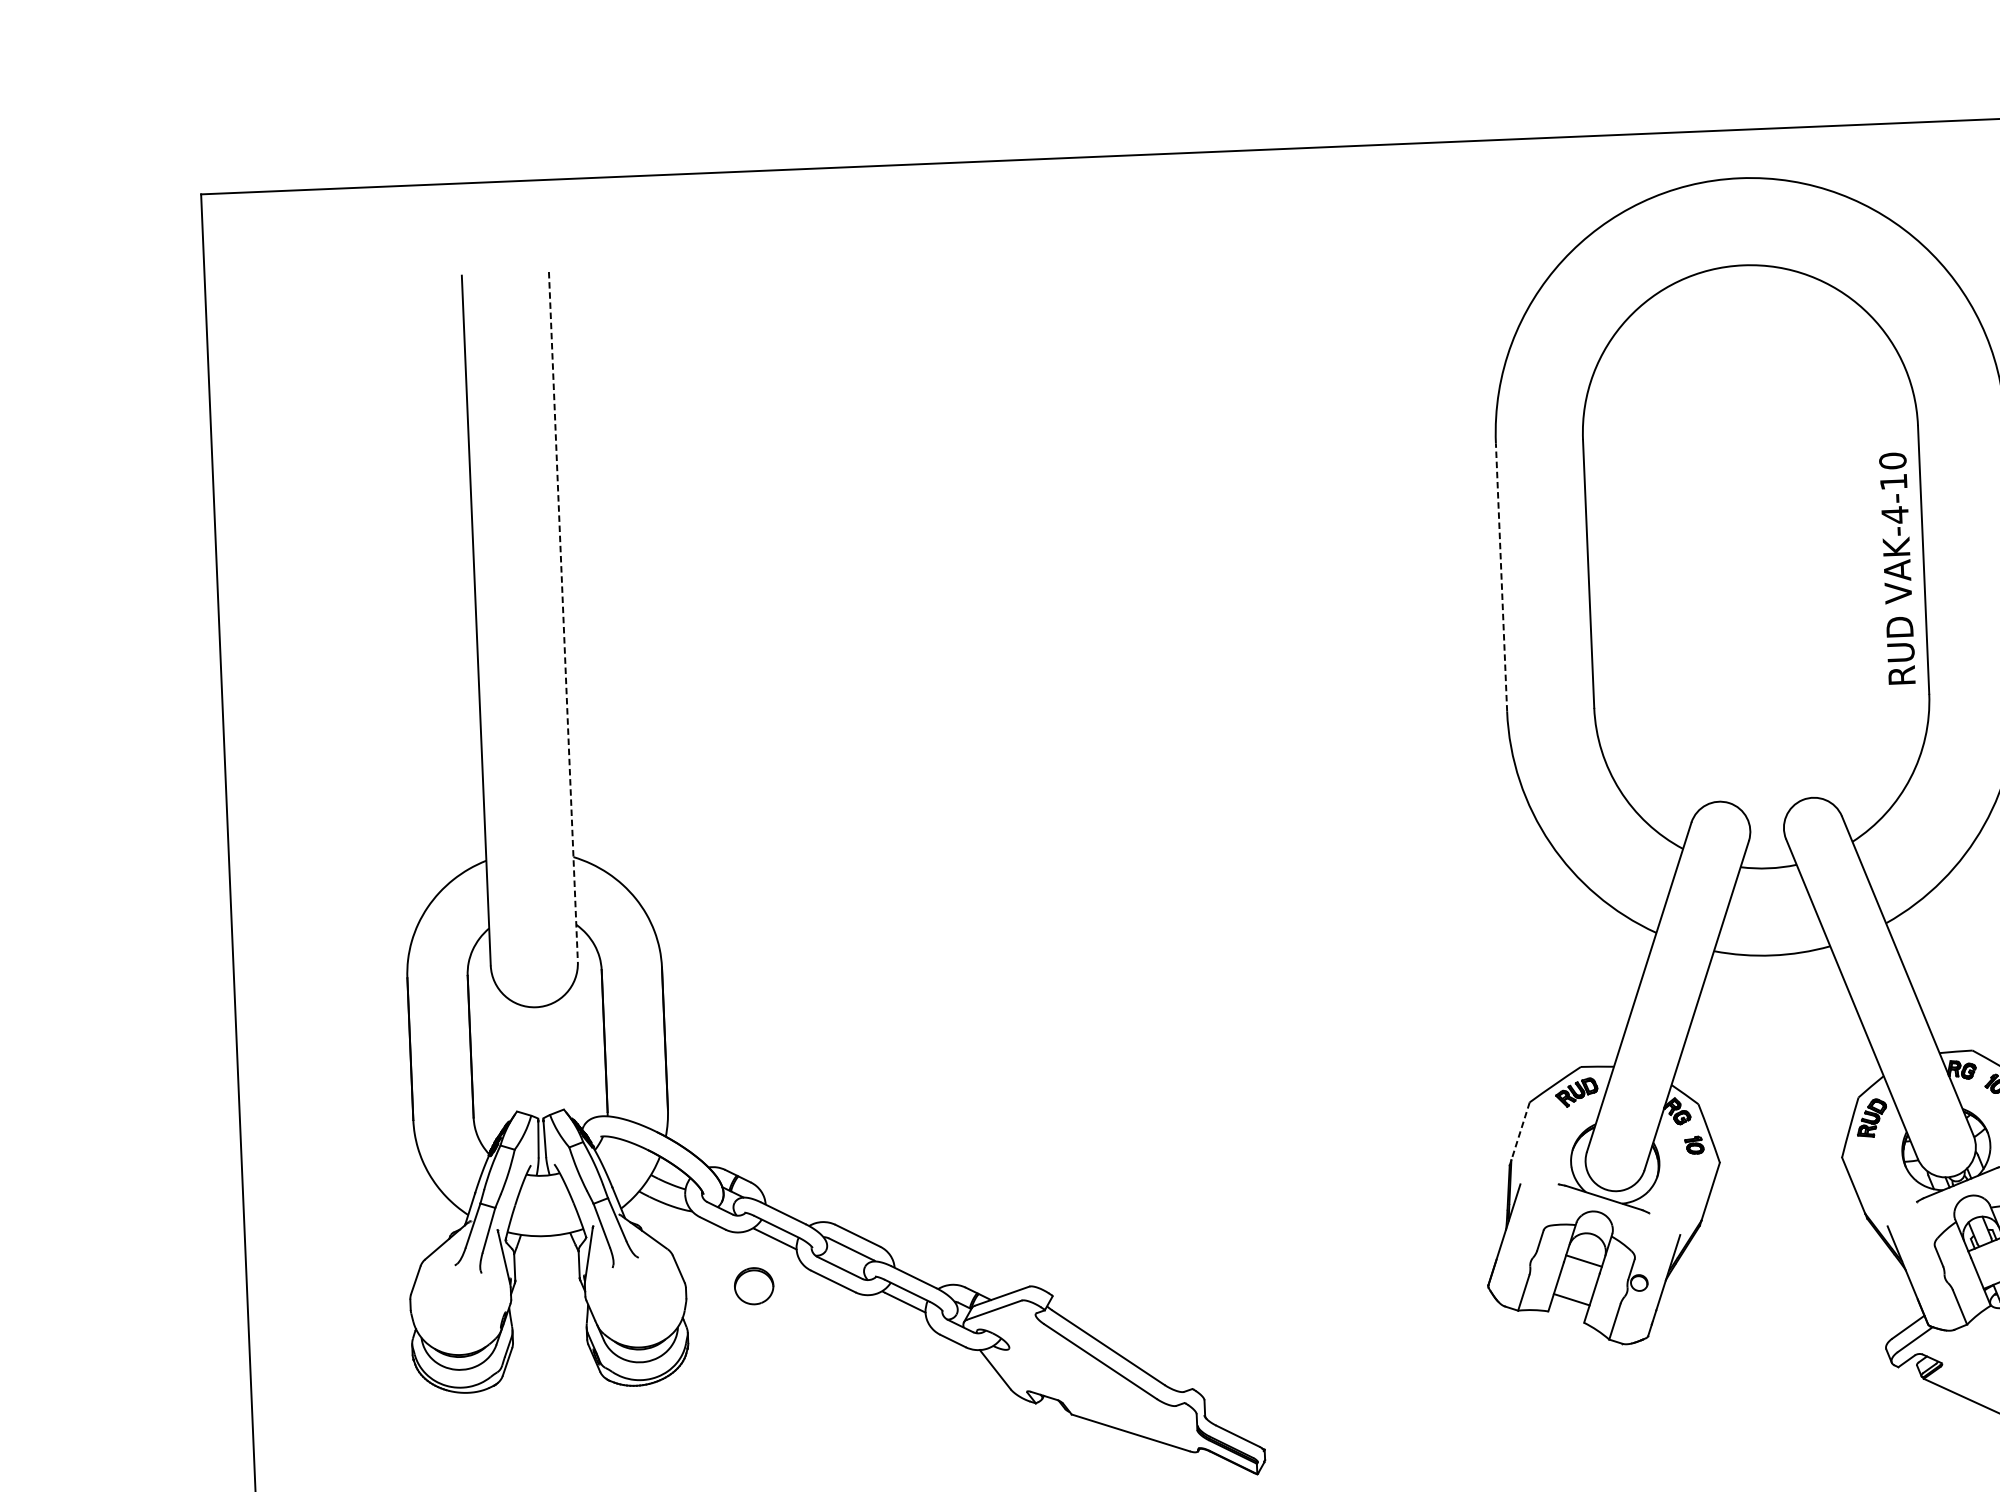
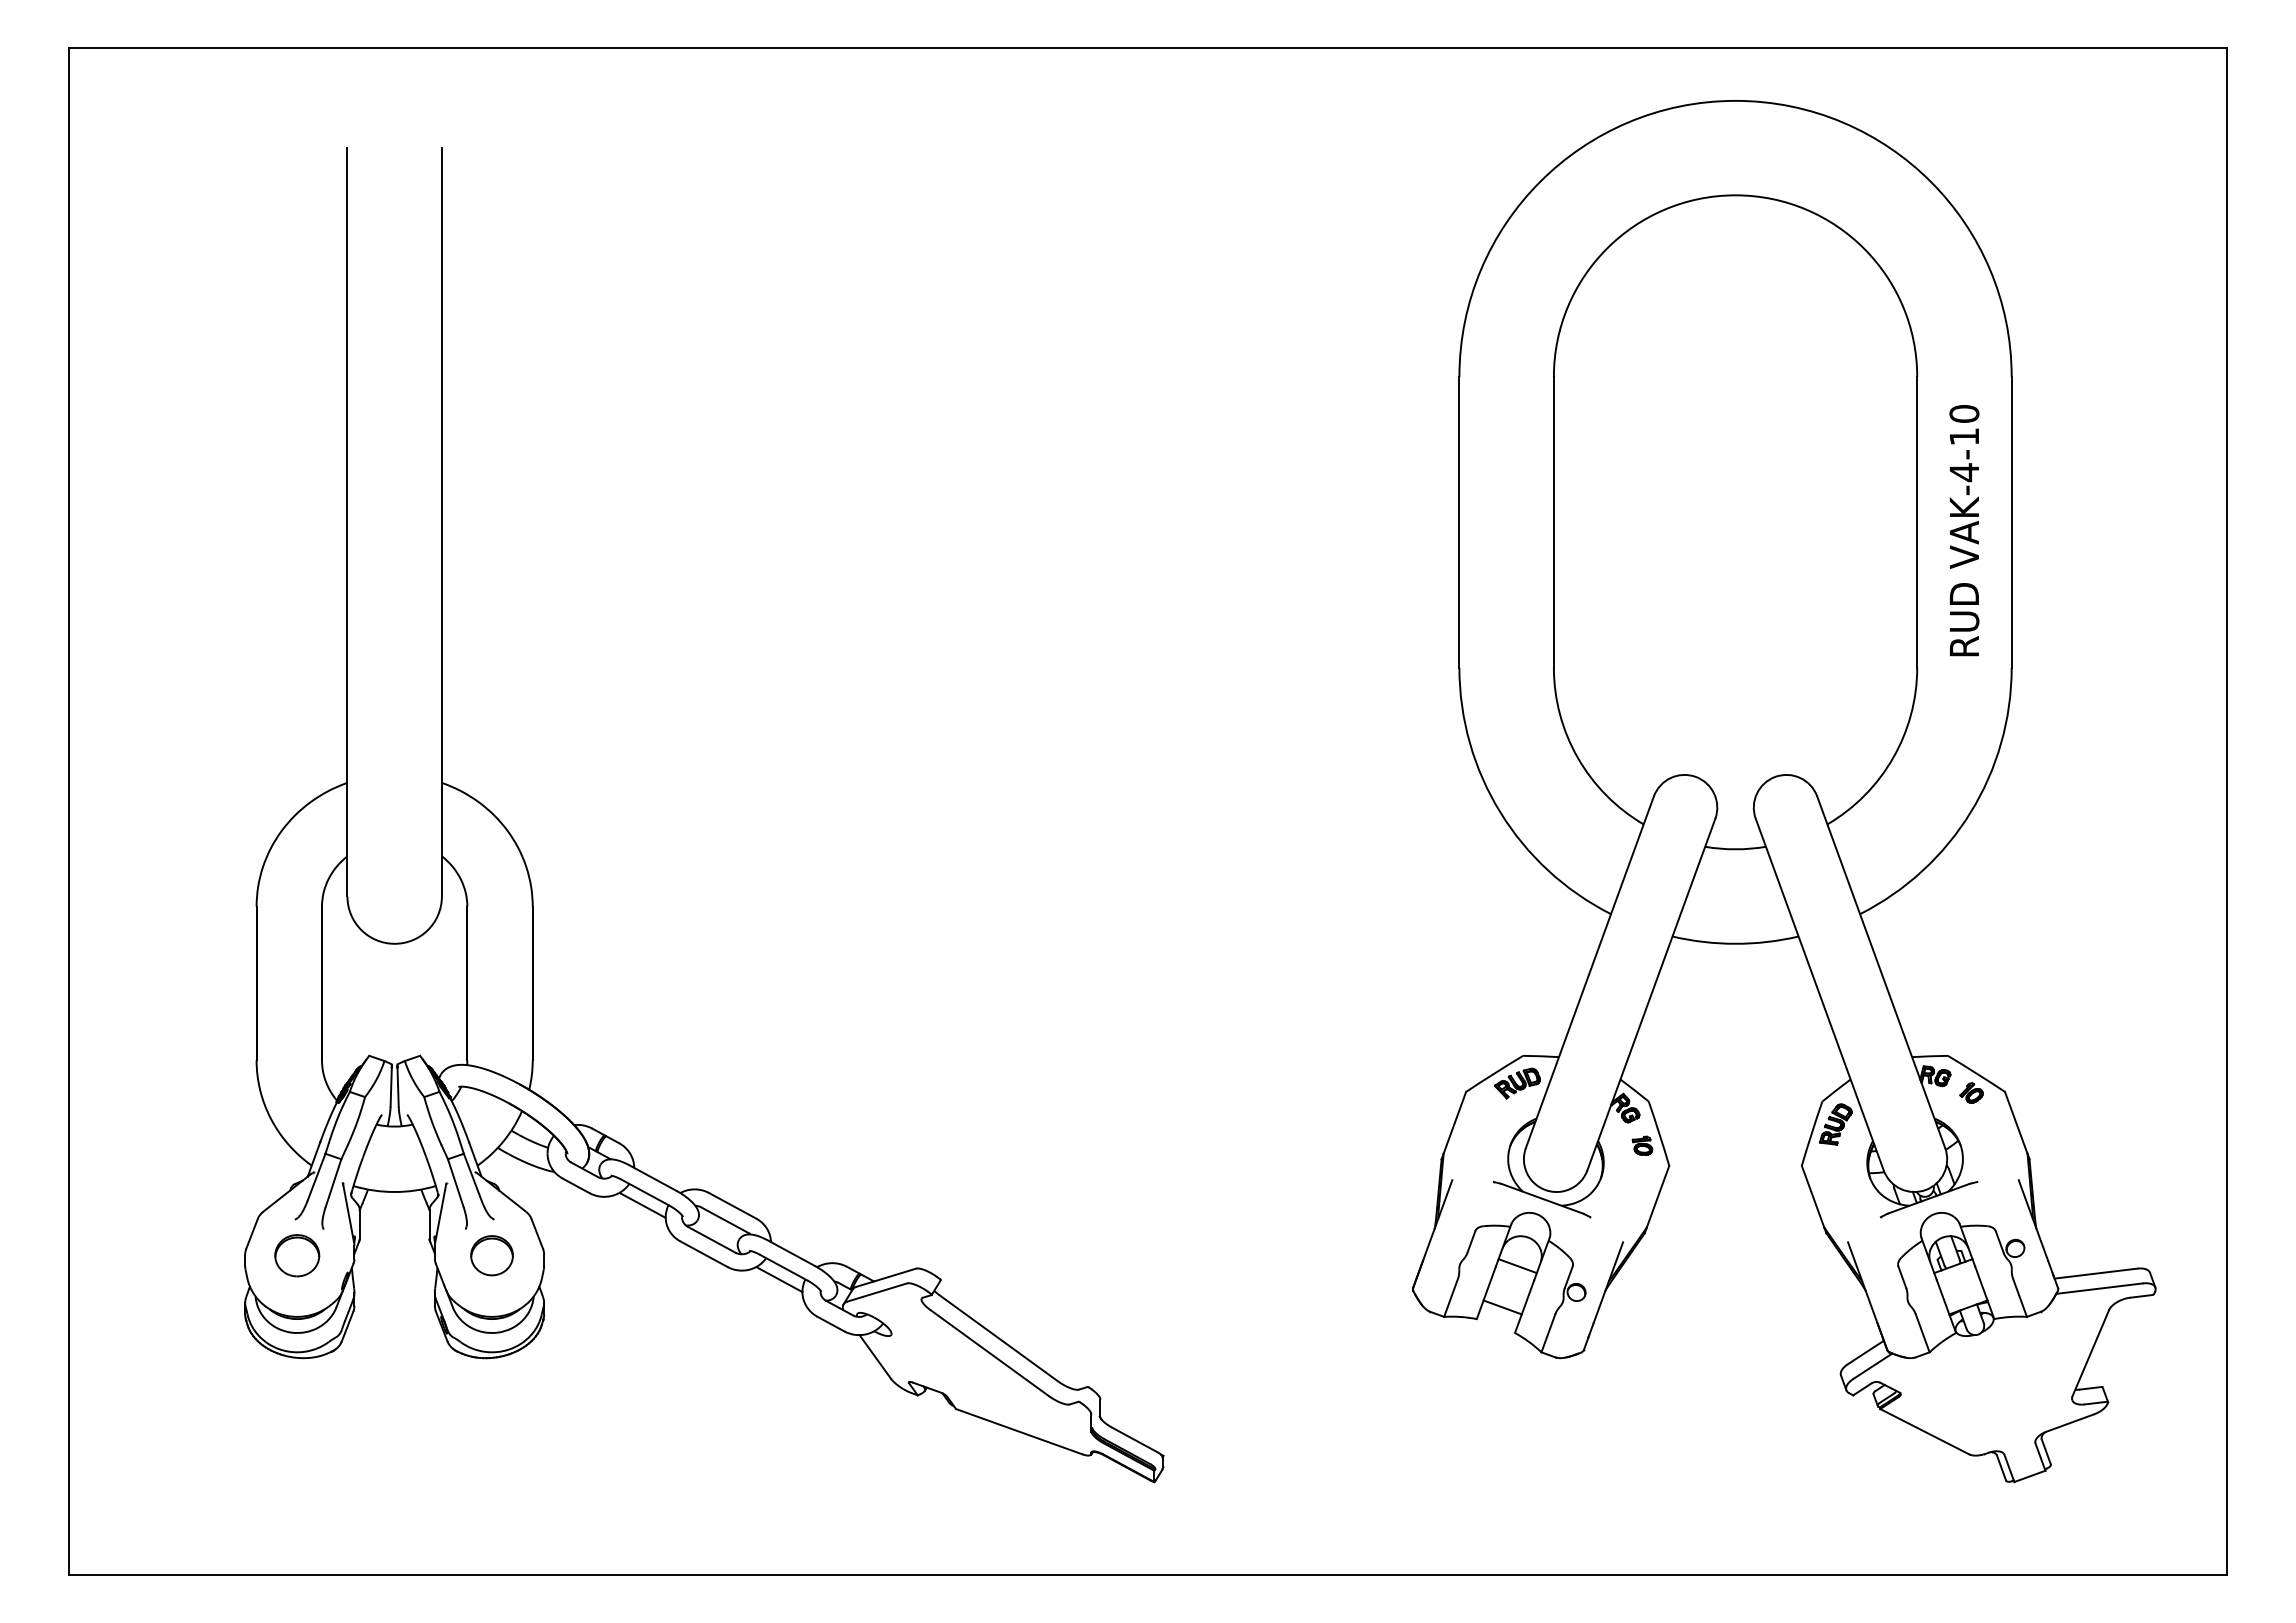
text: (1897, 568) -> (1964, 530), moved
line: (1501, 576) -> (1459, 521), dashed -> solid
line: (563, 617) -> (441, 522), dashed -> solid
line: (1520, 1131) -> (1454, 1122), dashed -> solid
part: (753, 1286) -> (491, 1255), moved
part: (458, 1298) -> (297, 1255), added

